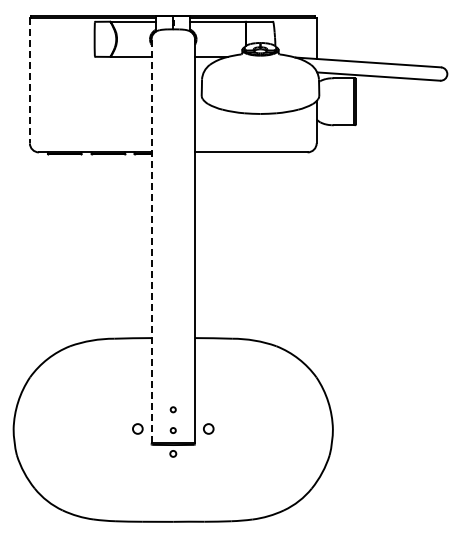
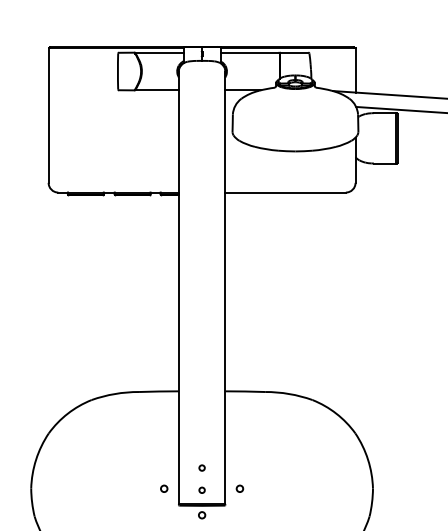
line: (29, 80) -> (48, 115), dashed -> solid
line: (151, 241) -> (178, 287), dashed -> solid
circle: (137, 429) -> (163, 489), size x0.62
circle: (208, 429) -> (239, 489), size x0.62

